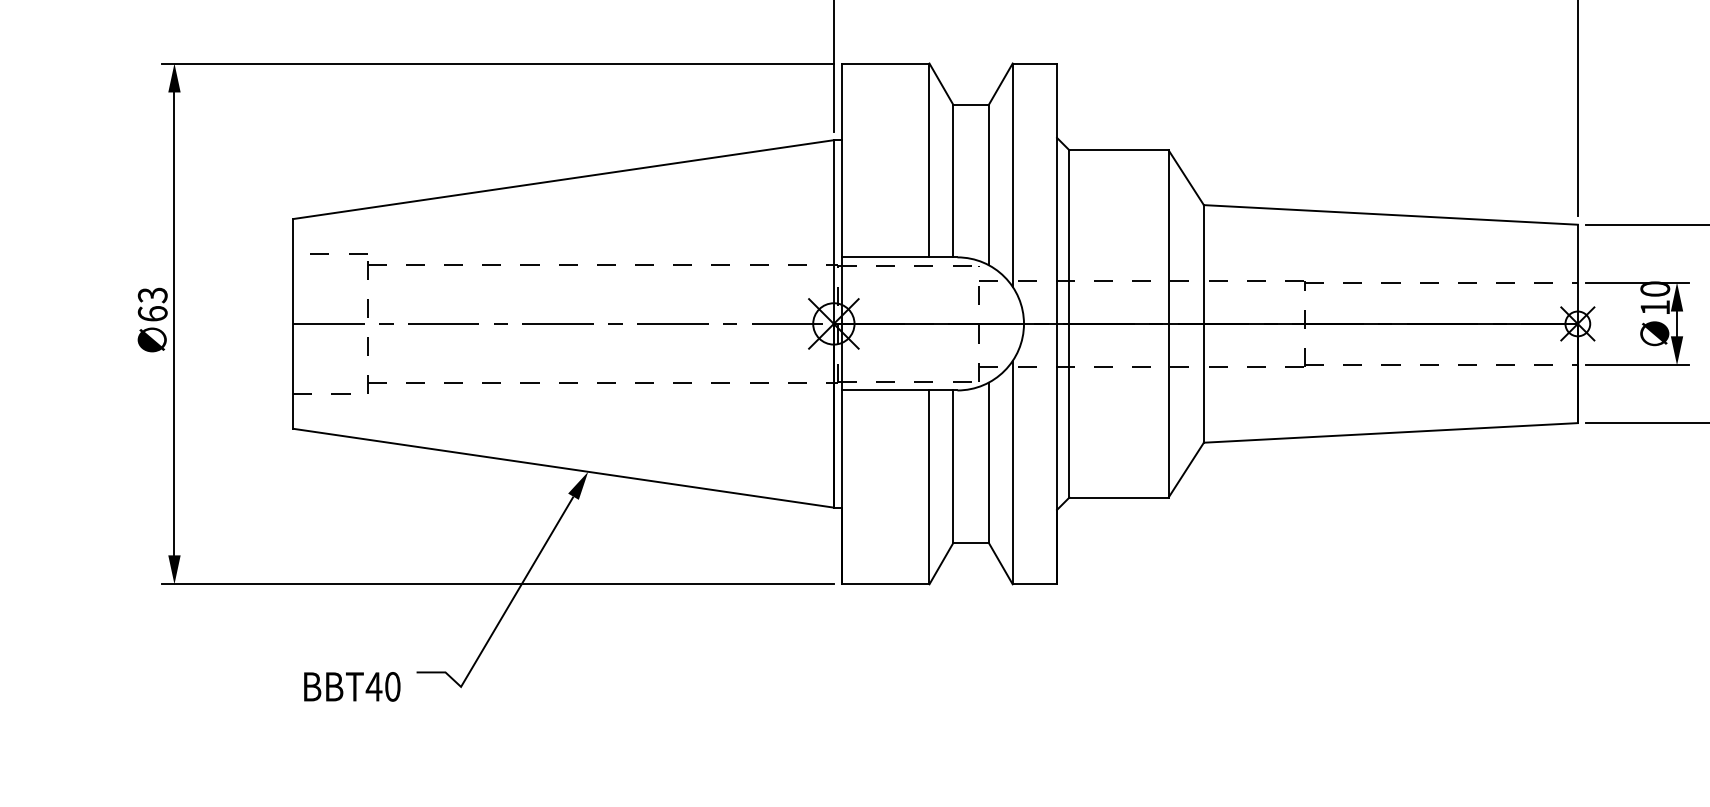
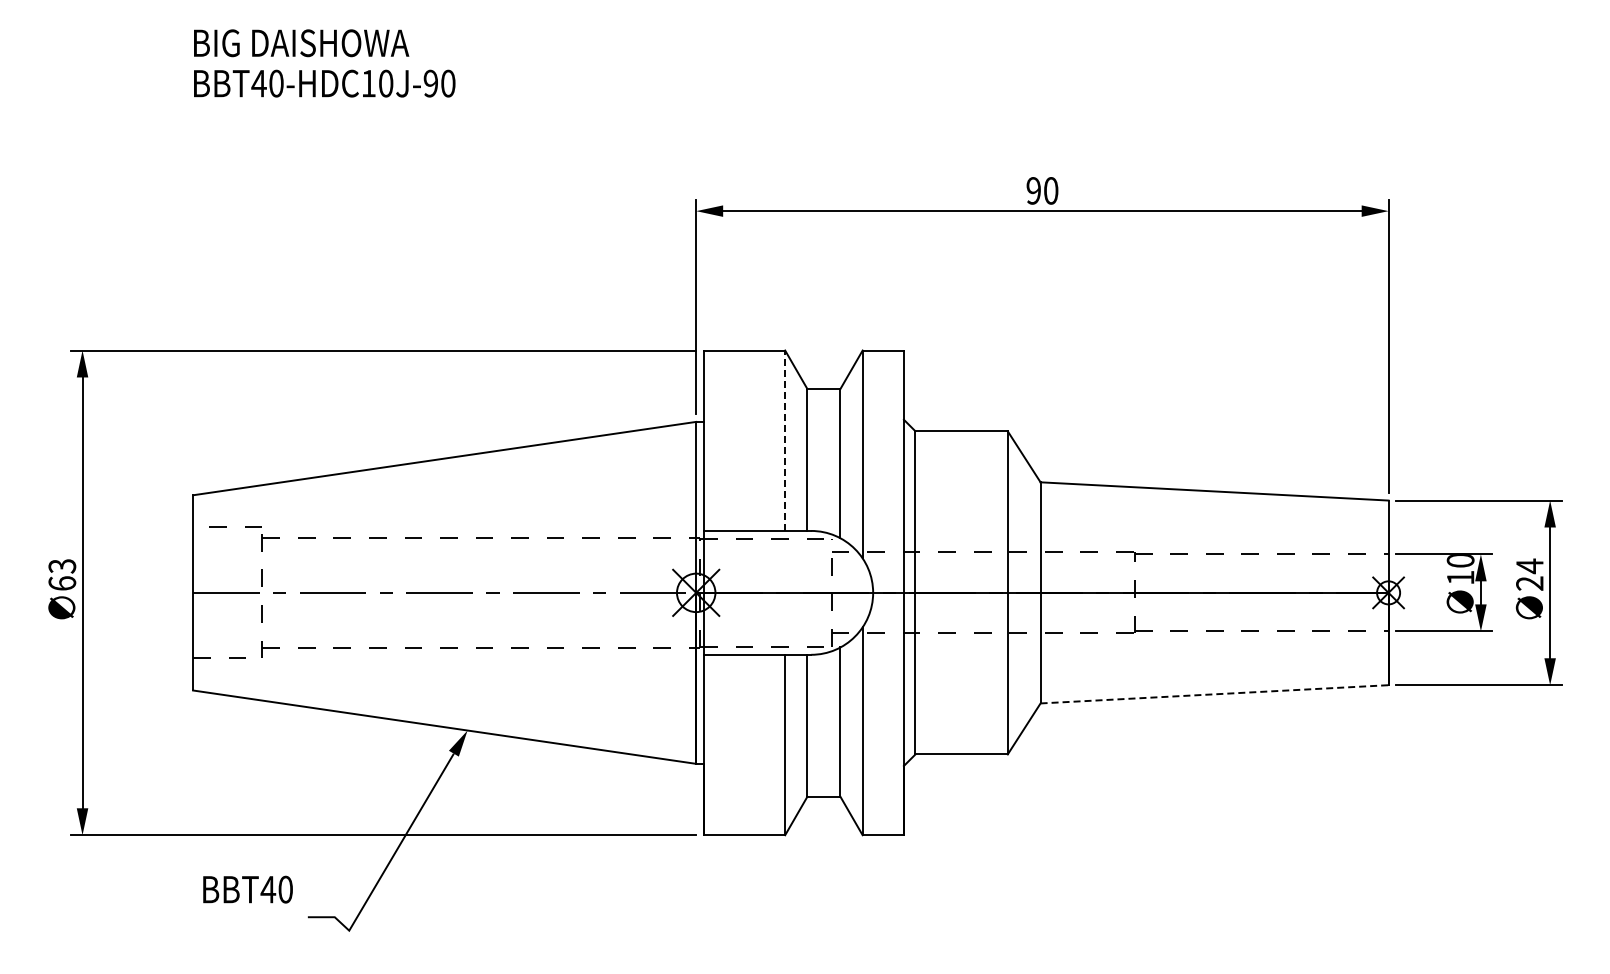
line: (929, 160) -> (785, 440), solid -> dashed
line: (1391, 433) -> (1215, 694), solid -> dashed
text: (351, 686) -> (247, 889), moved

